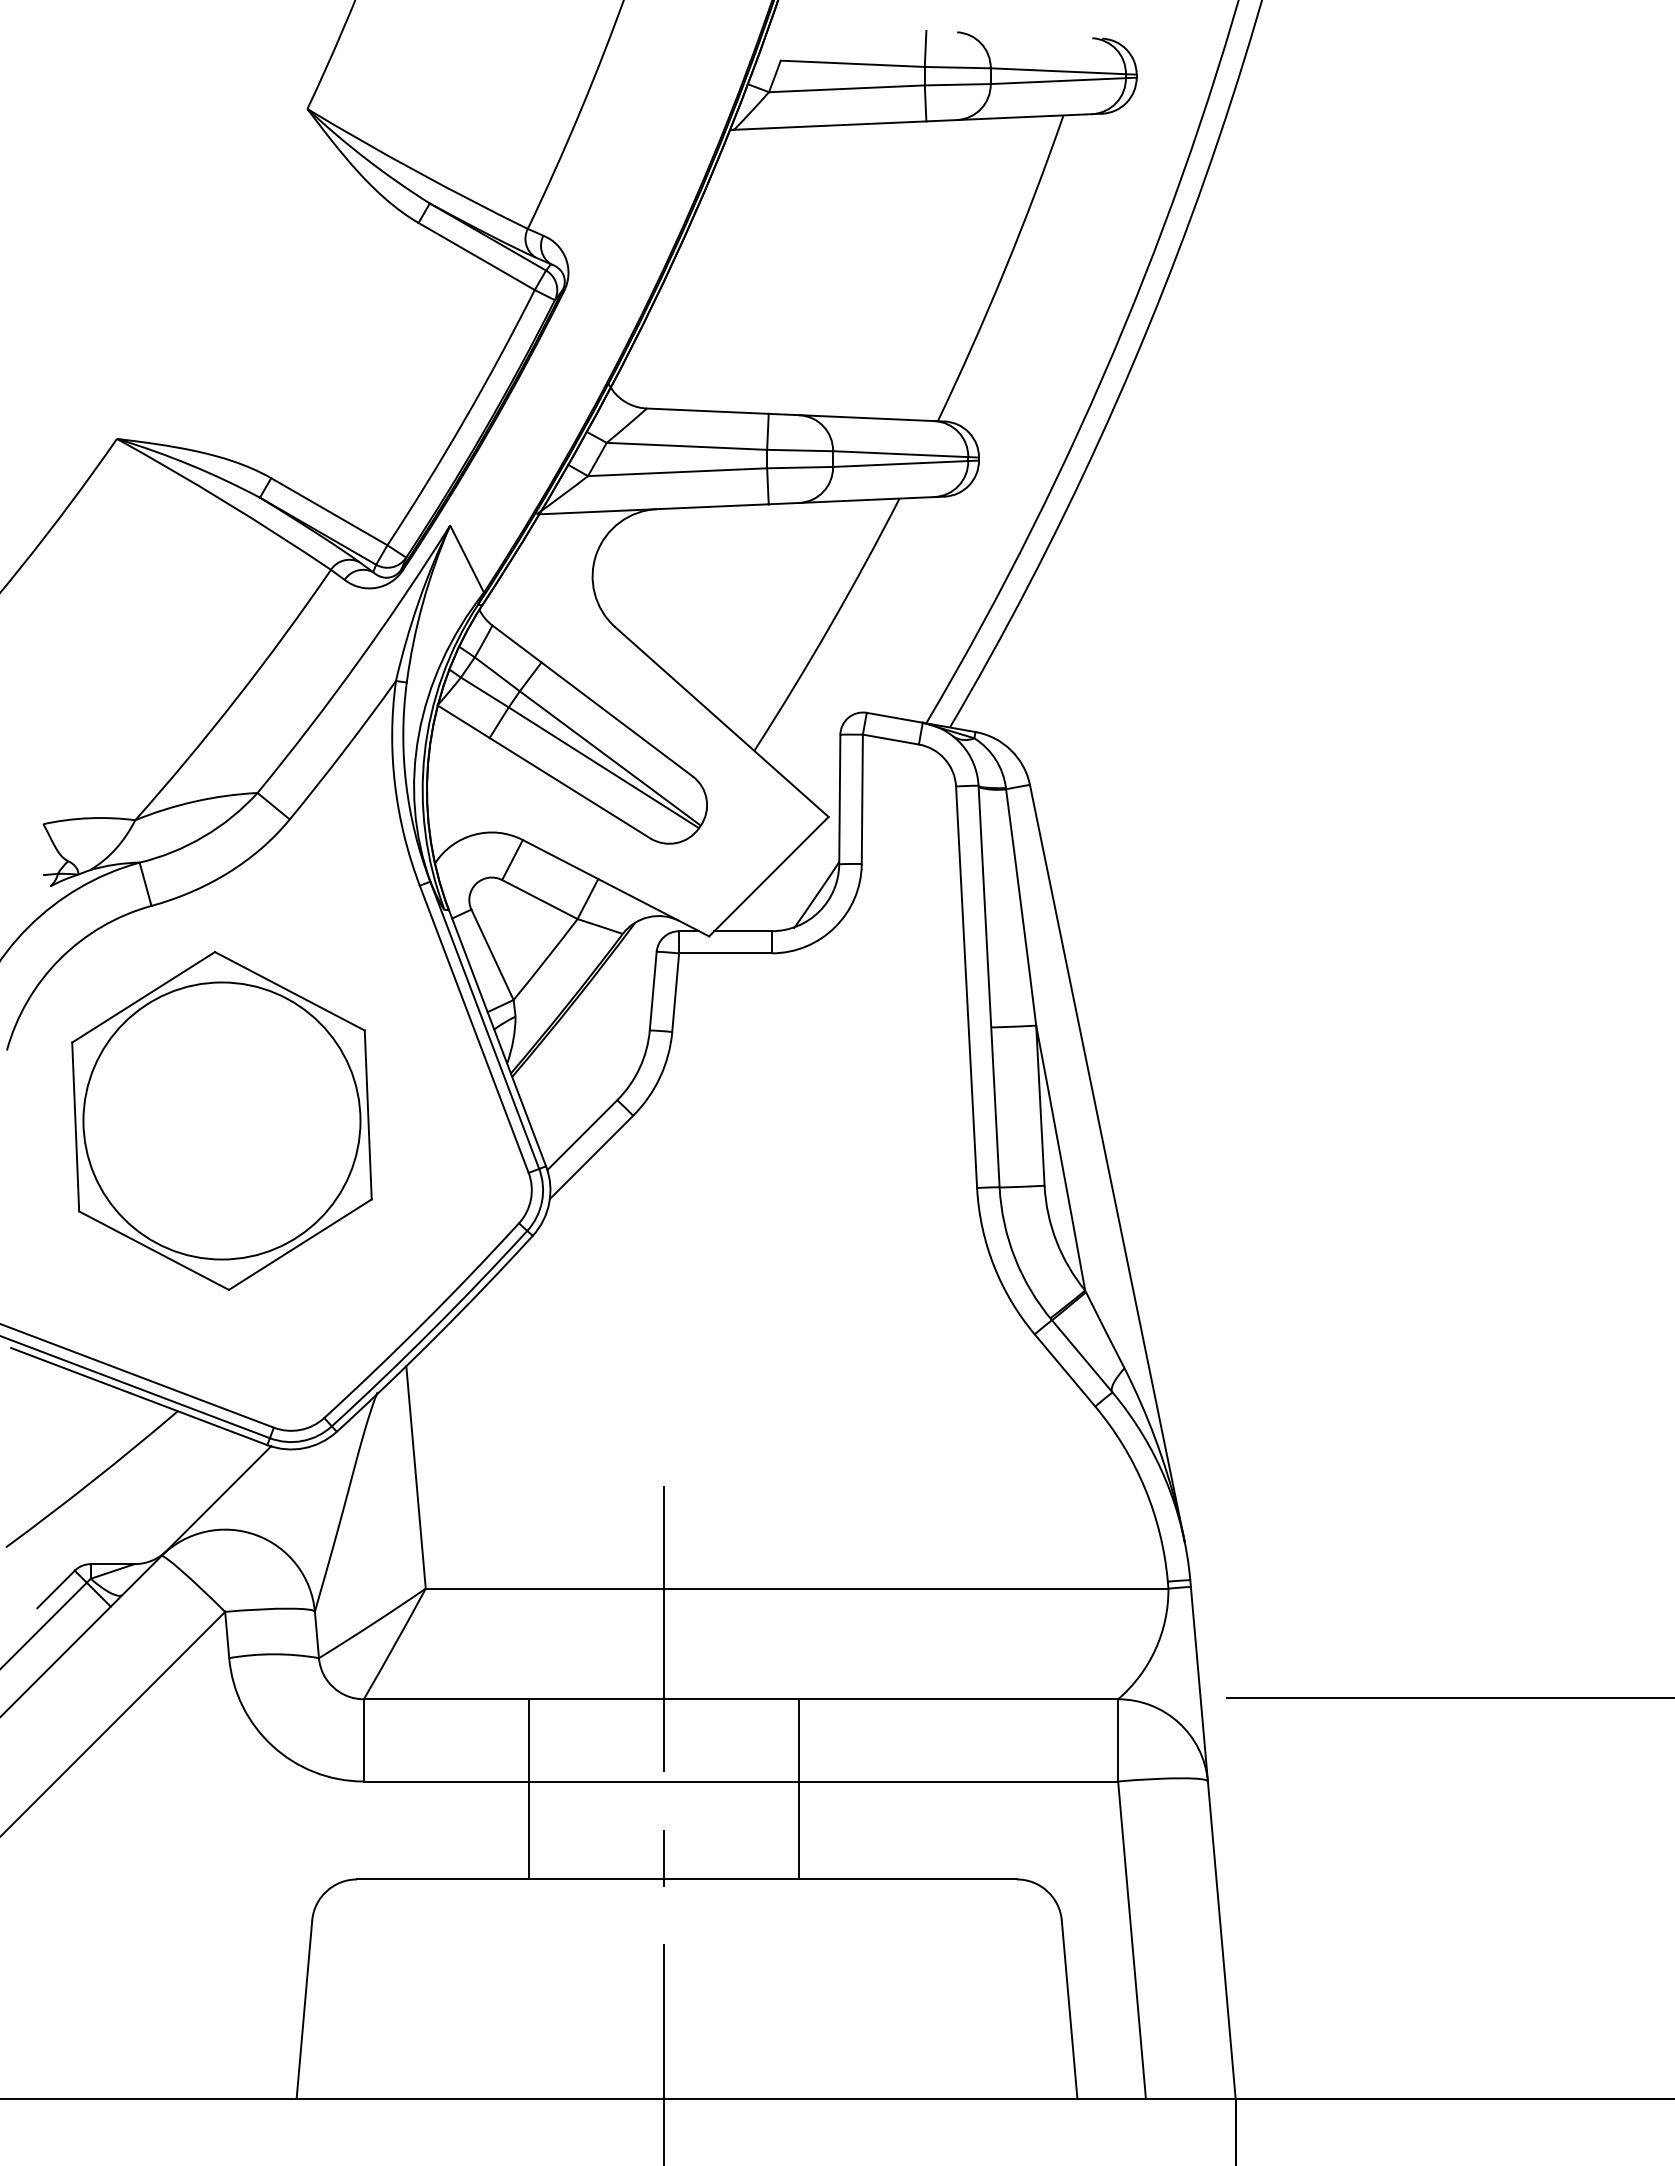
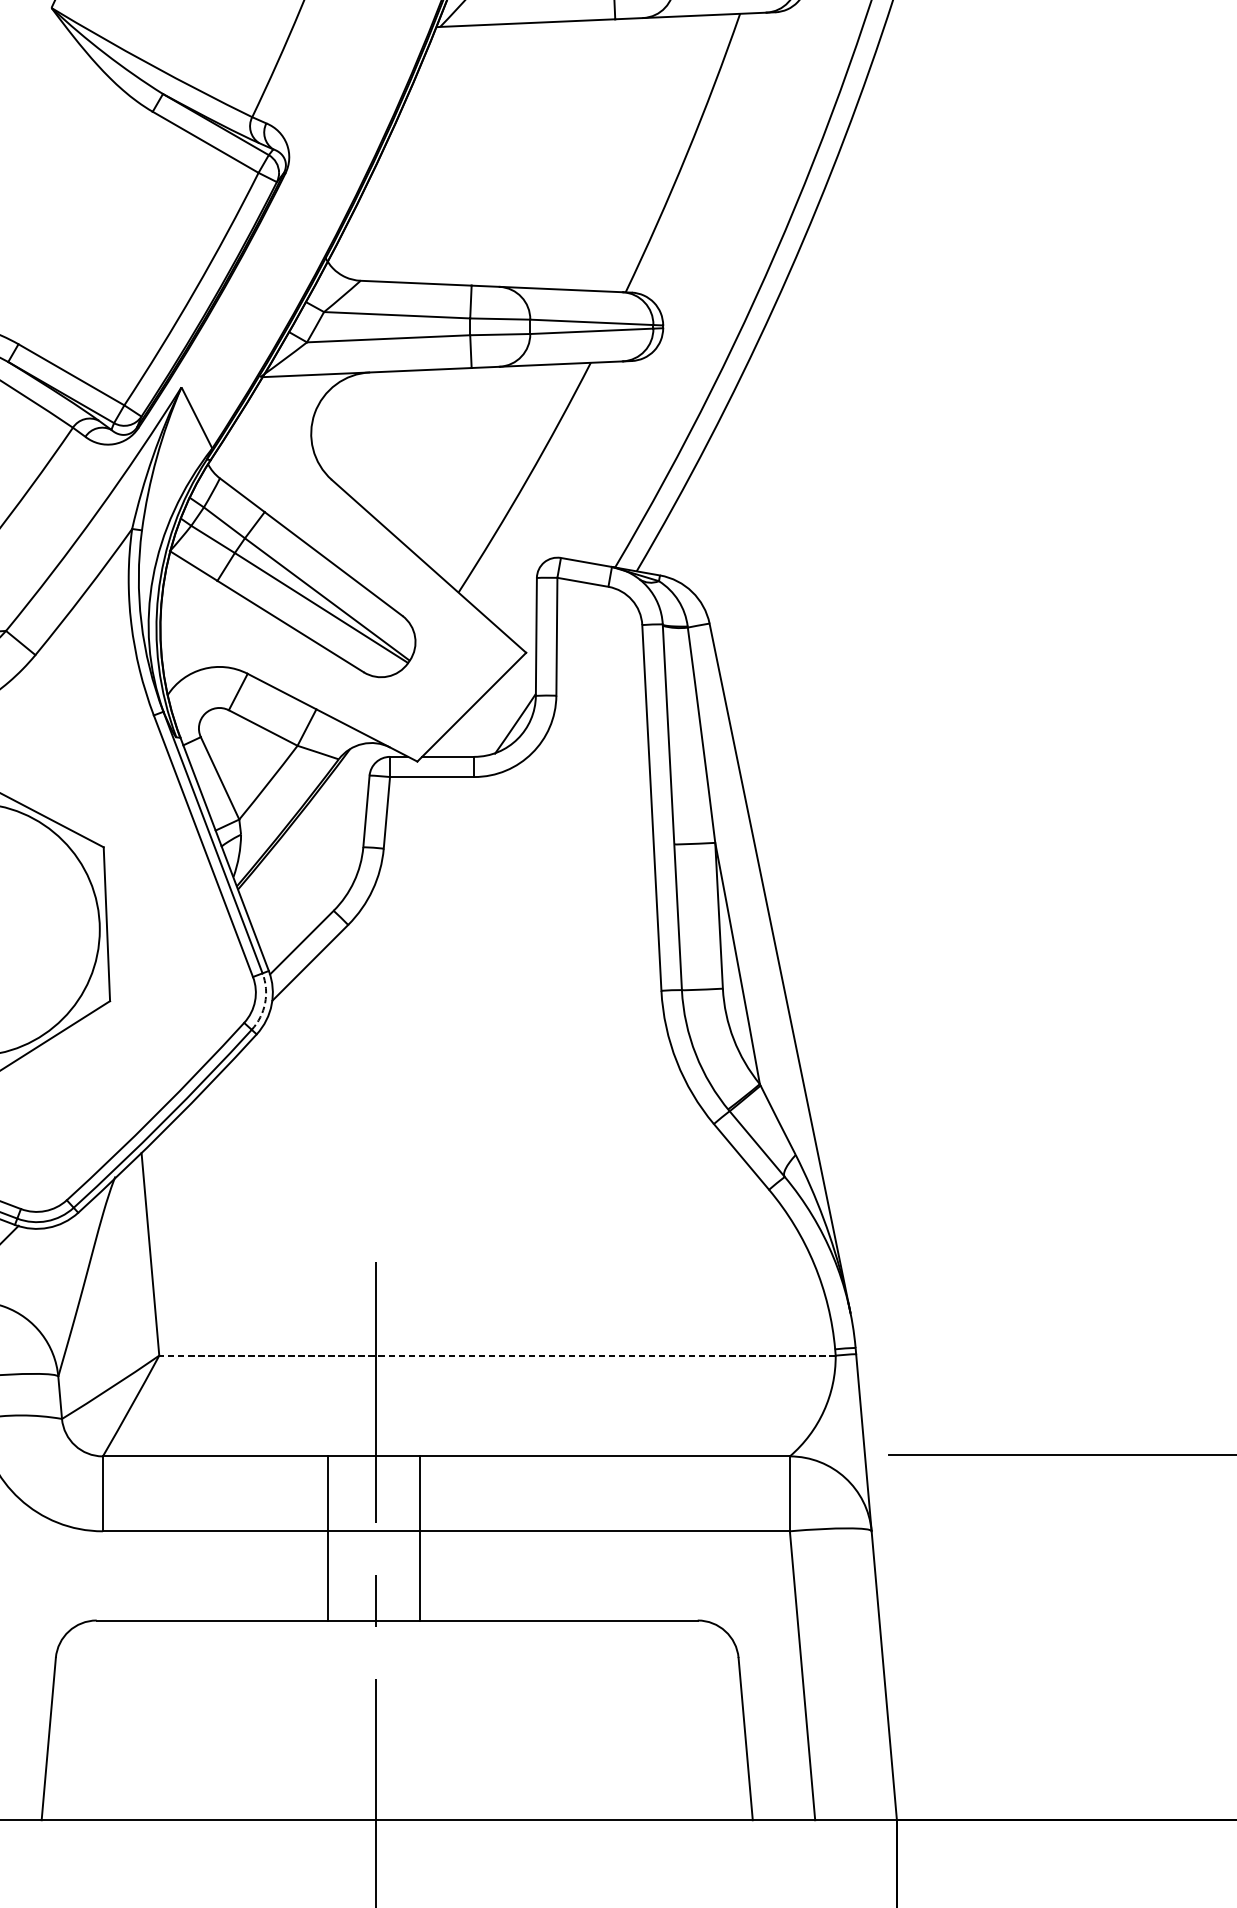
arc: (542, 1201) -> (265, 1003), solid -> dashed
line: (796, 1588) -> (496, 1355), solid -> dashed
line: (528, 1789) -> (327, 1538), moved
line: (798, 1789) -> (419, 1538), moved

